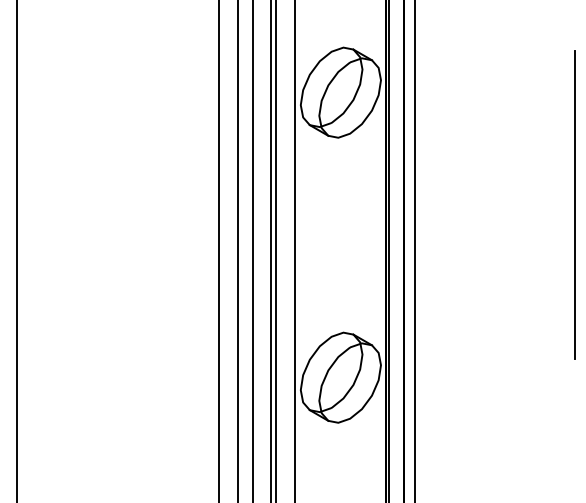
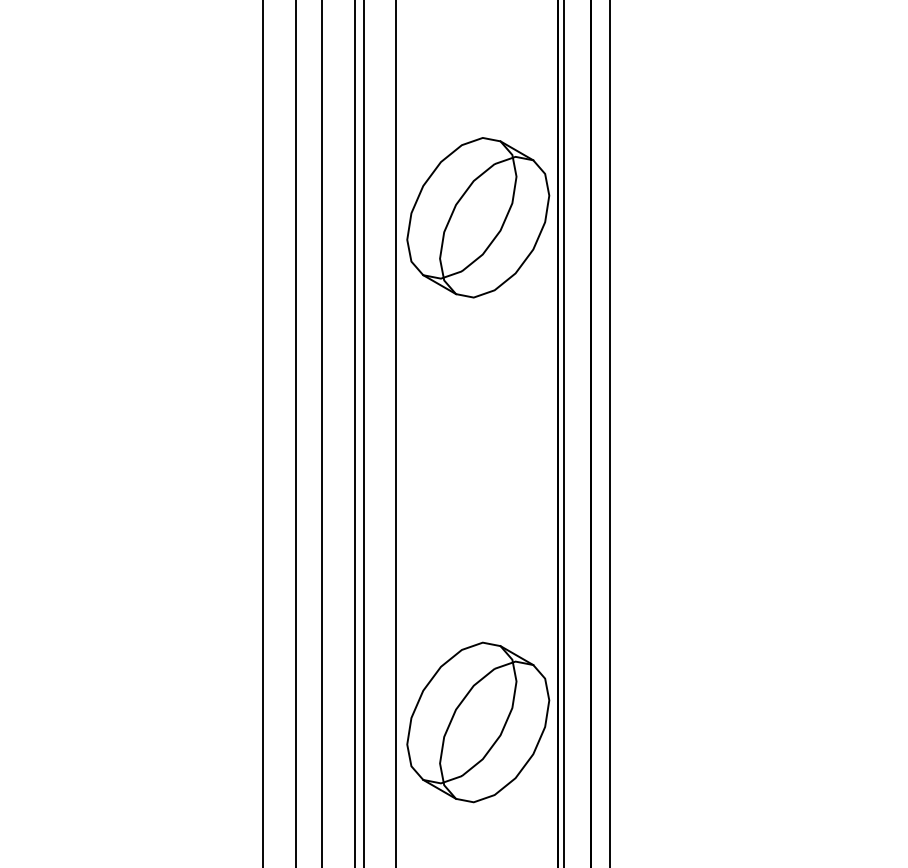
line: (575, 204) -> (893, 415), removed

